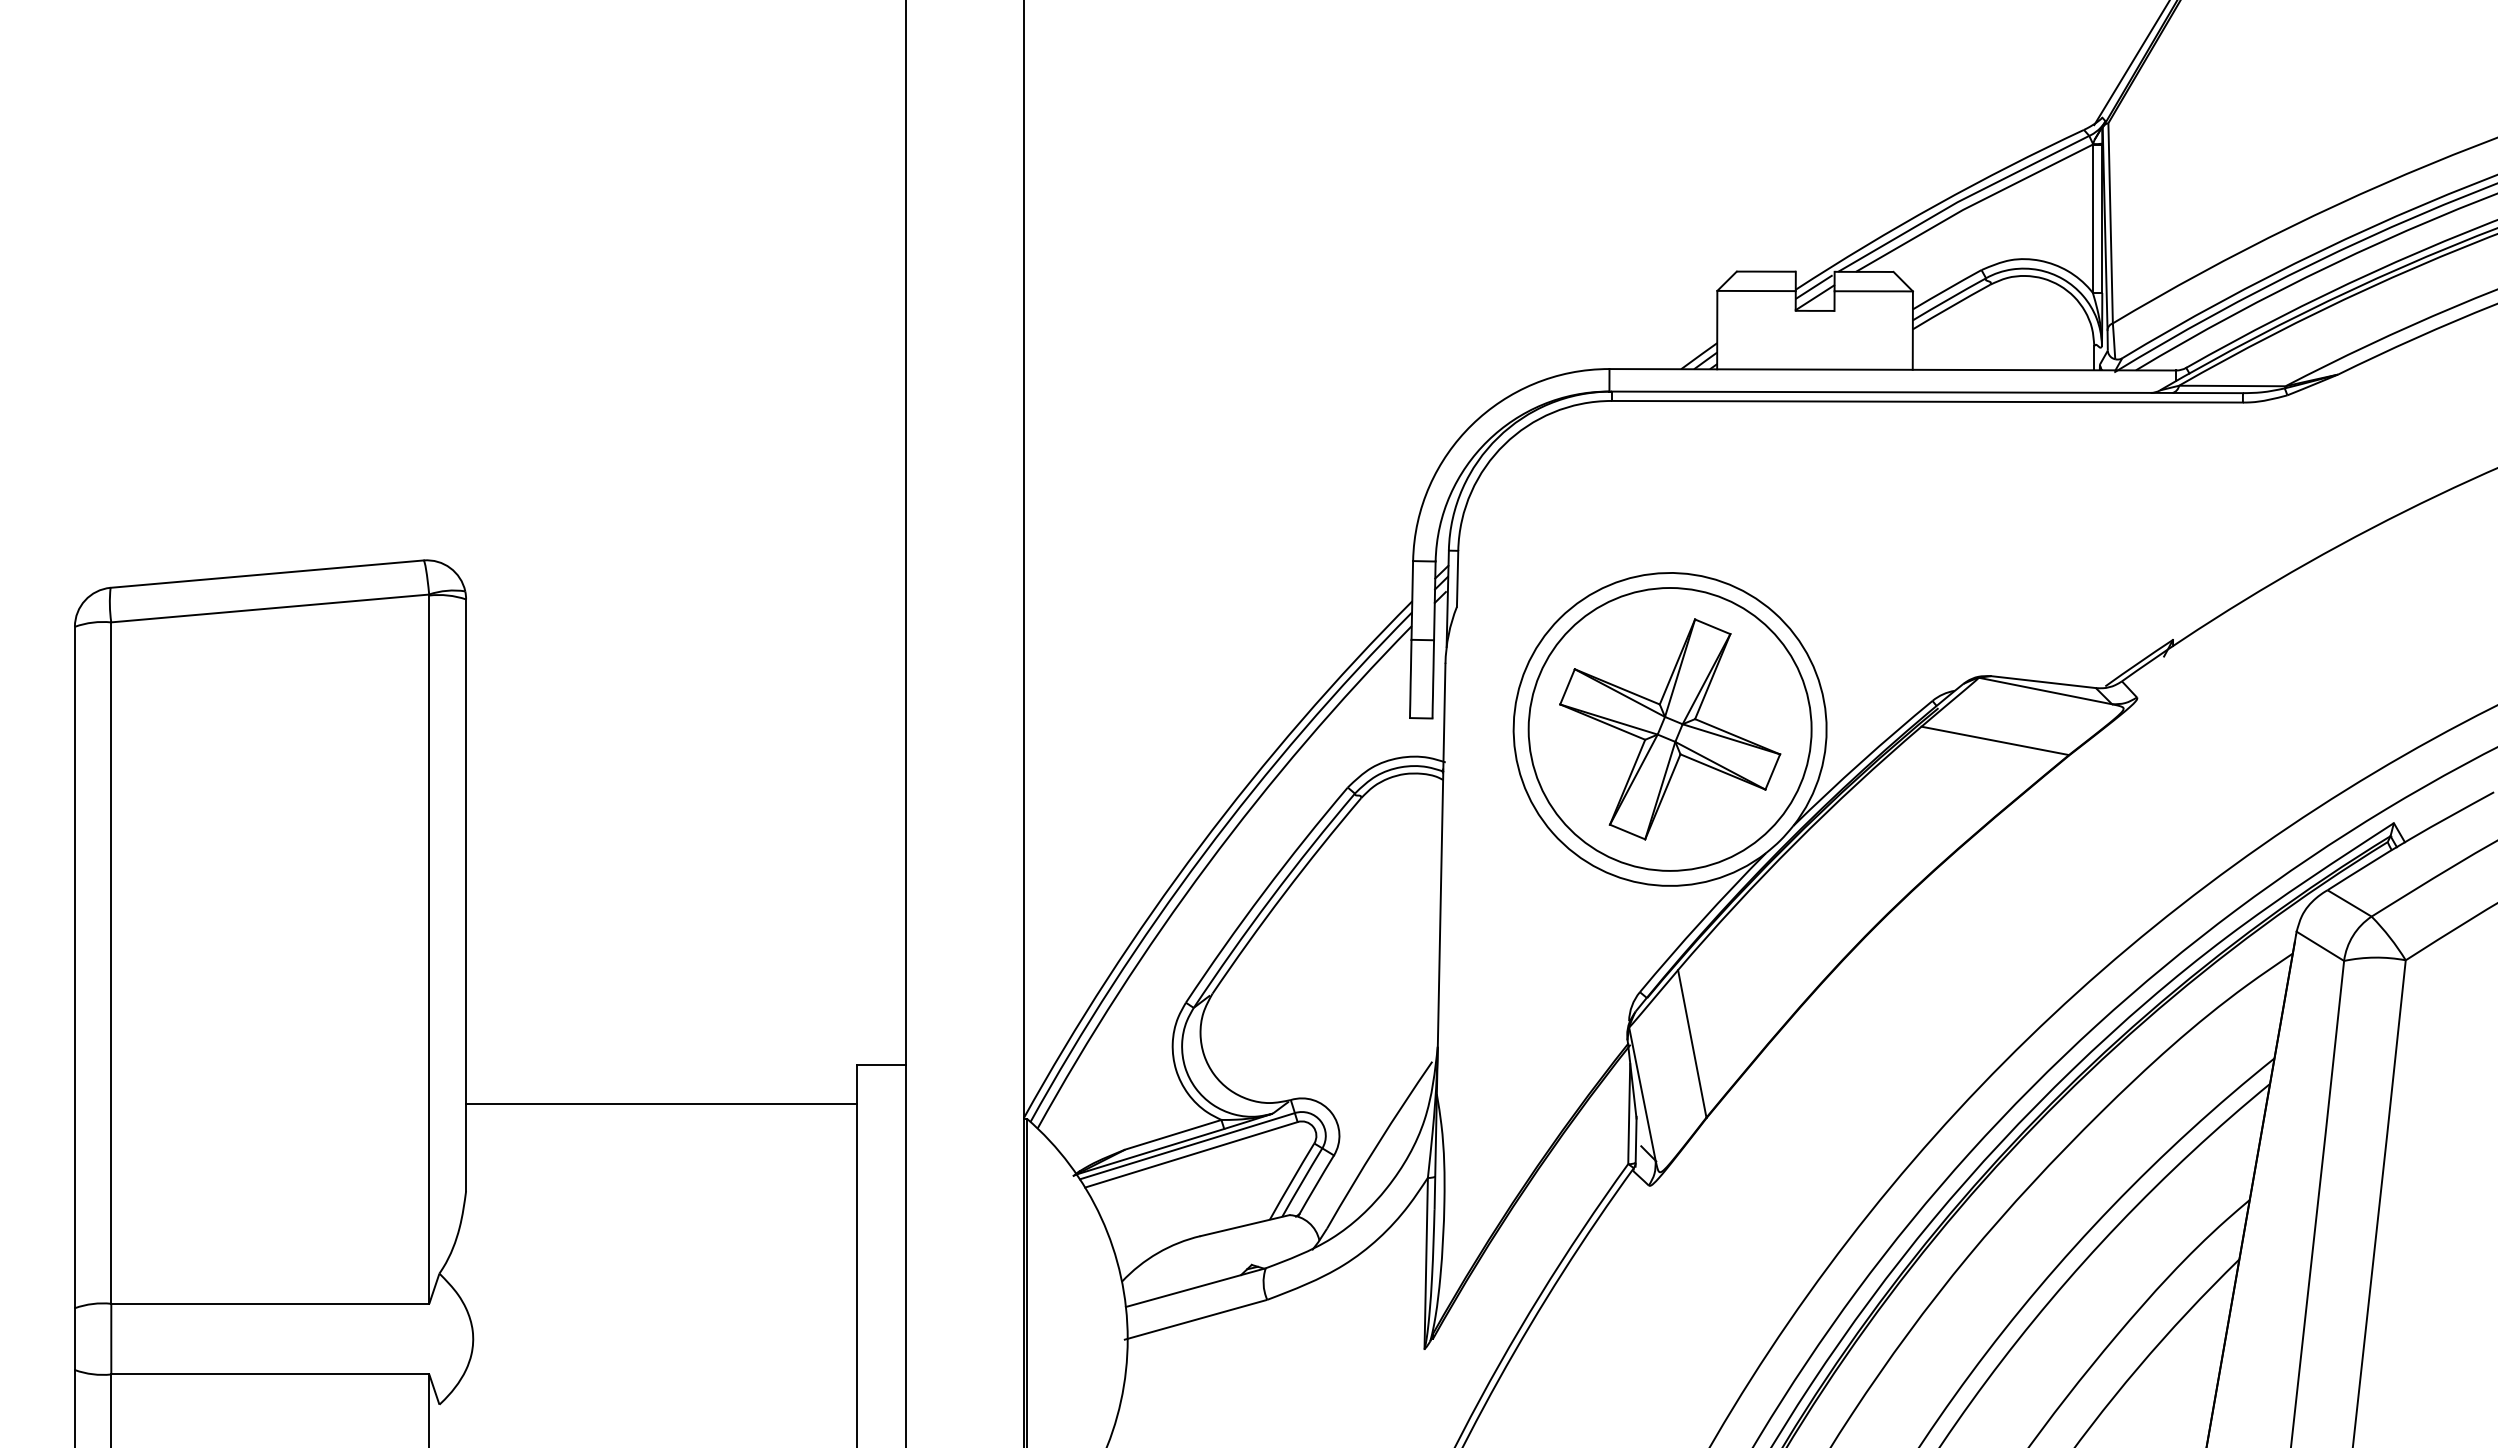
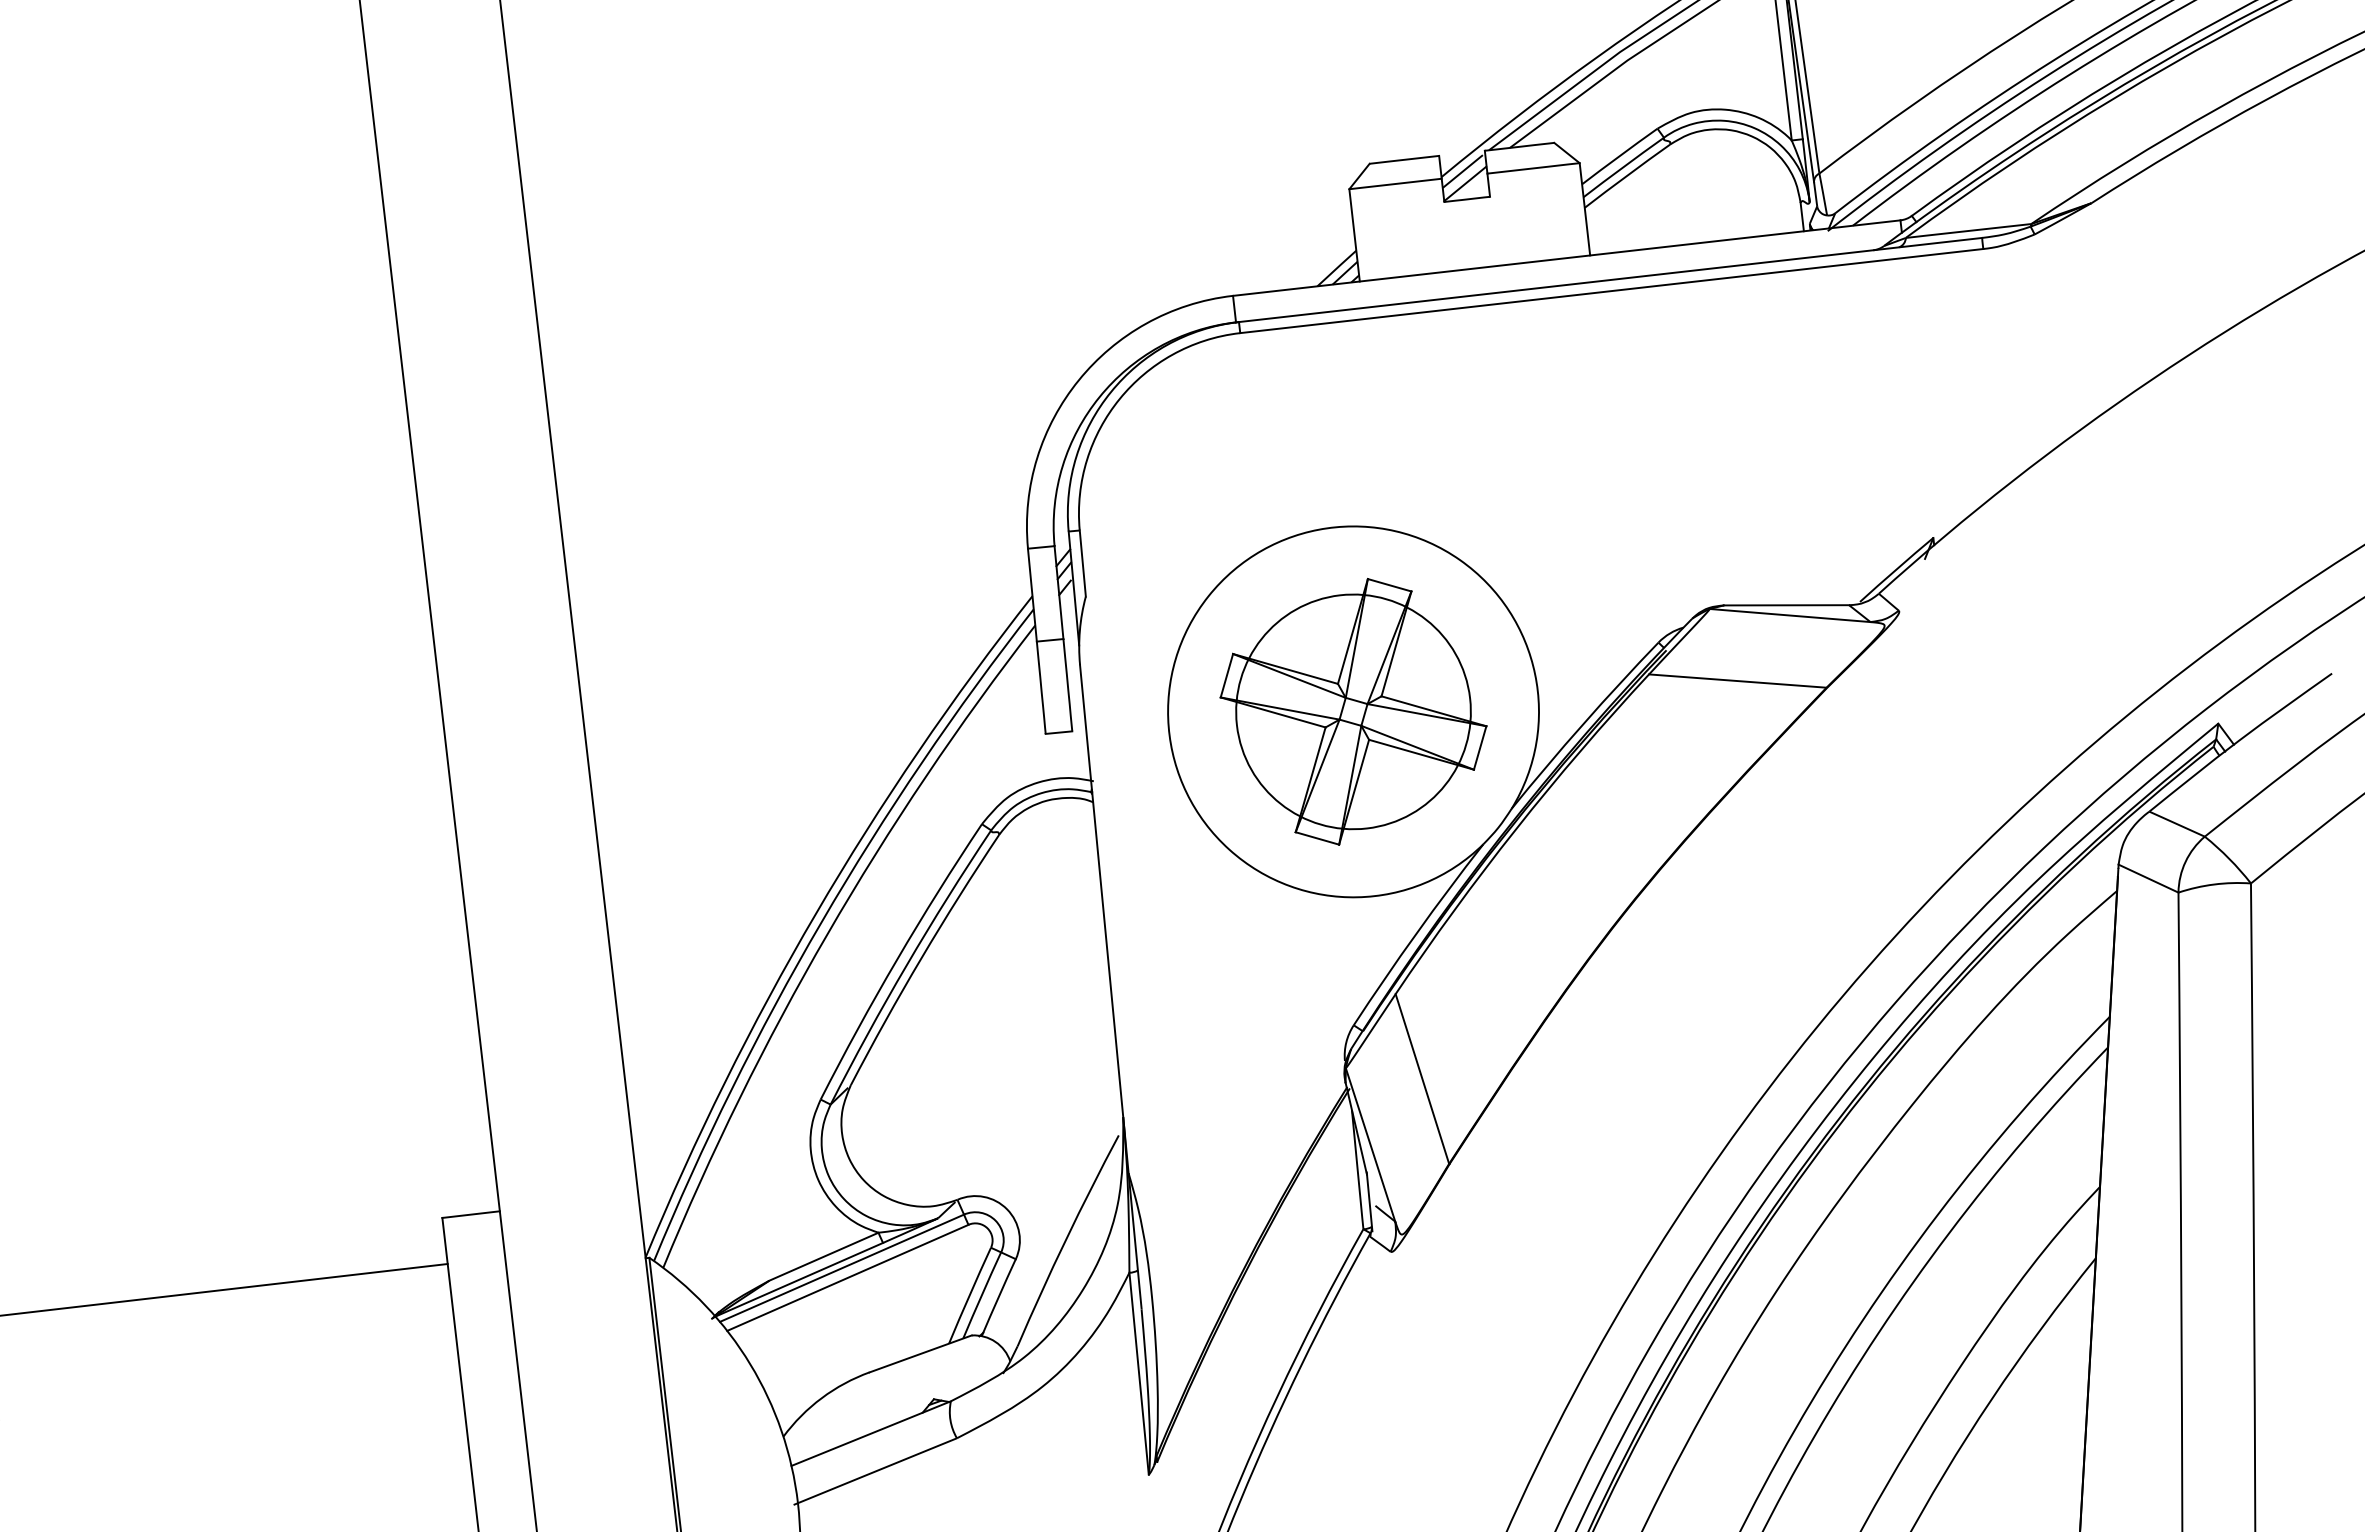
circle: (1669, 729) -> (1352, 712), size x0.7

